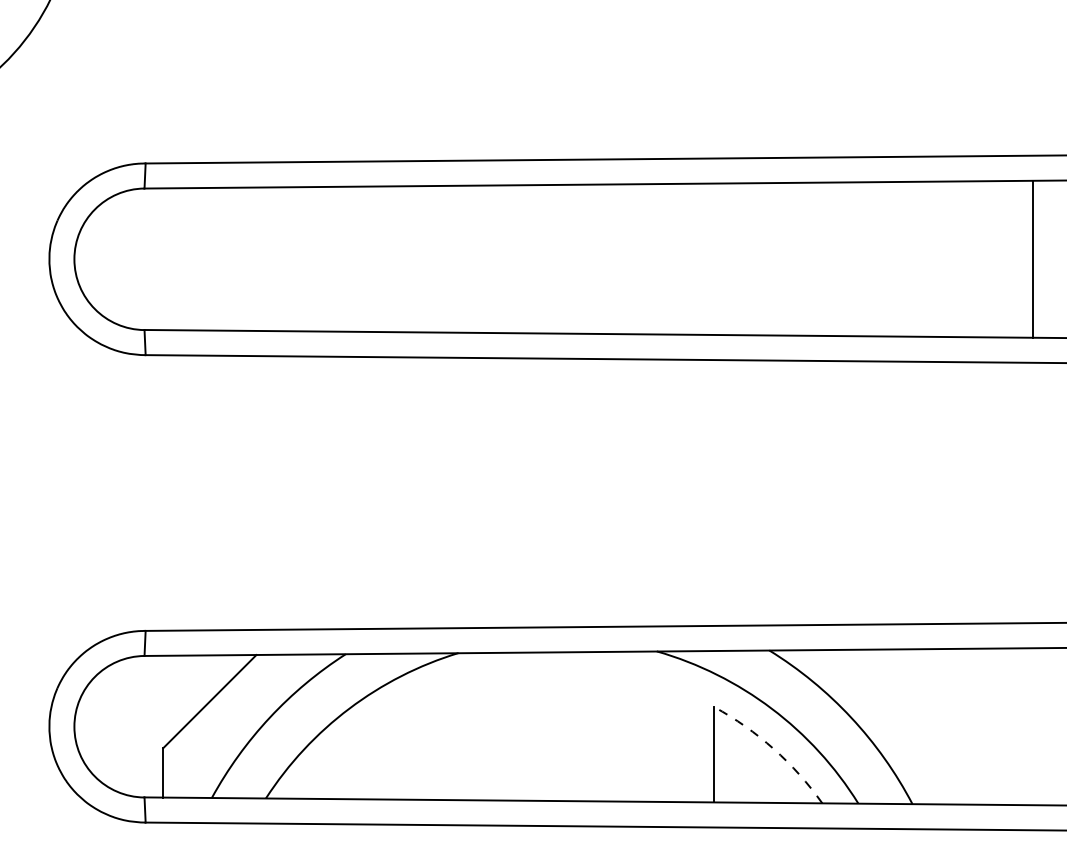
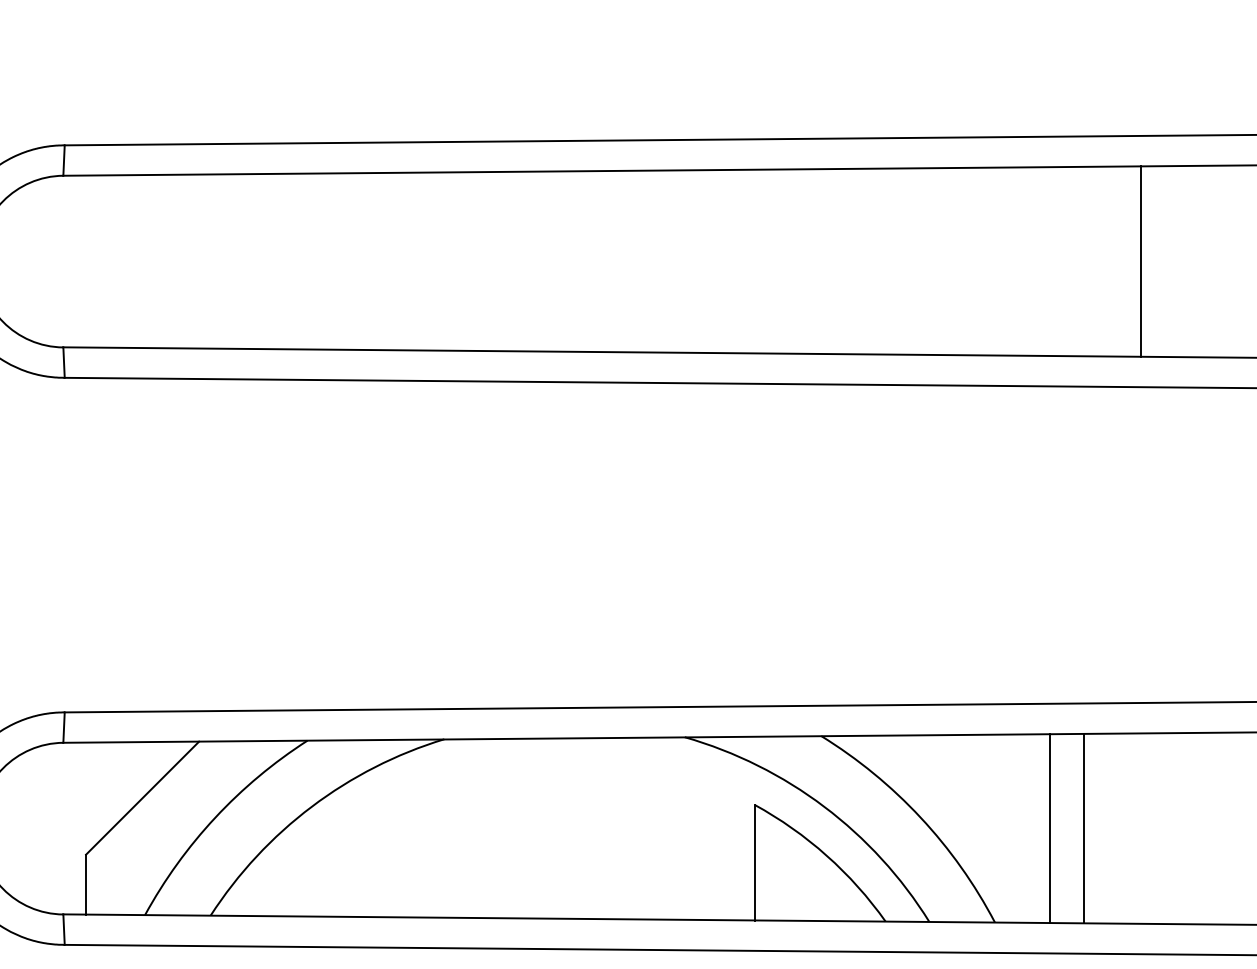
line: (957, 726) -> (1049, 828), added
line: (985, 726) -> (1083, 828), added
arc: (773, 749) -> (826, 856), dashed -> solid

